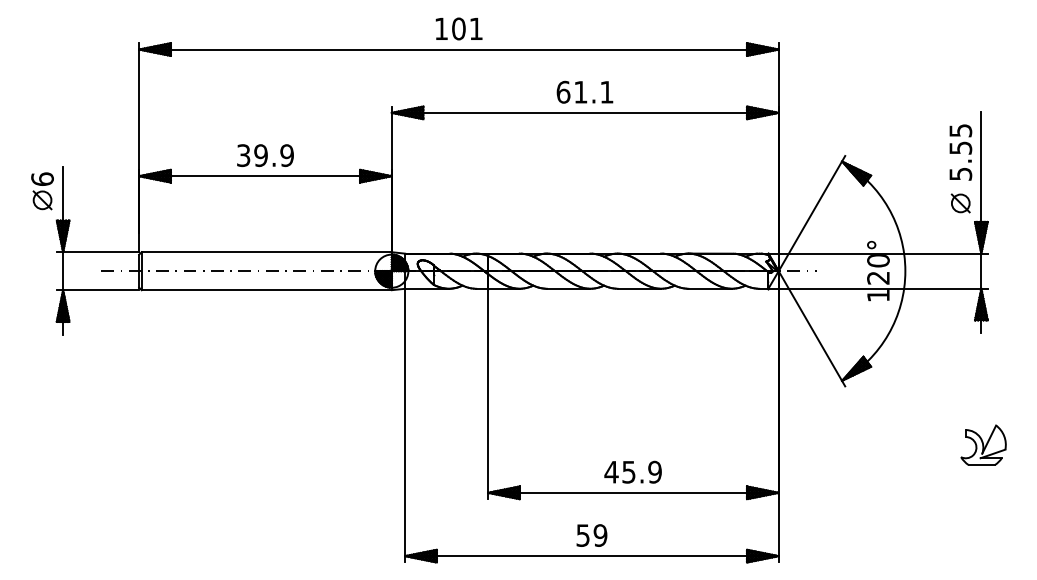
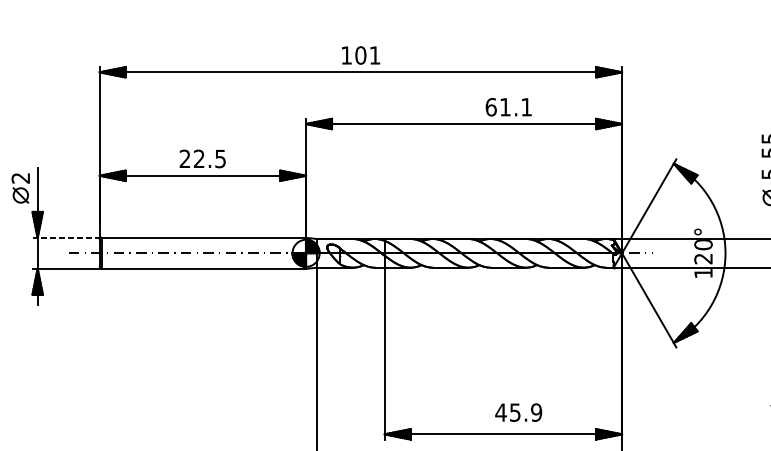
text: (584, 91) -> (508, 106), moved
text: (265, 155) -> (202, 158), 39.9 -> 22.5
text: (42, 178) -> (20, 177), 6 -> 2
line: (98, 252) -> (66, 238), solid -> dashed
text: (632, 471) -> (518, 412), moved

